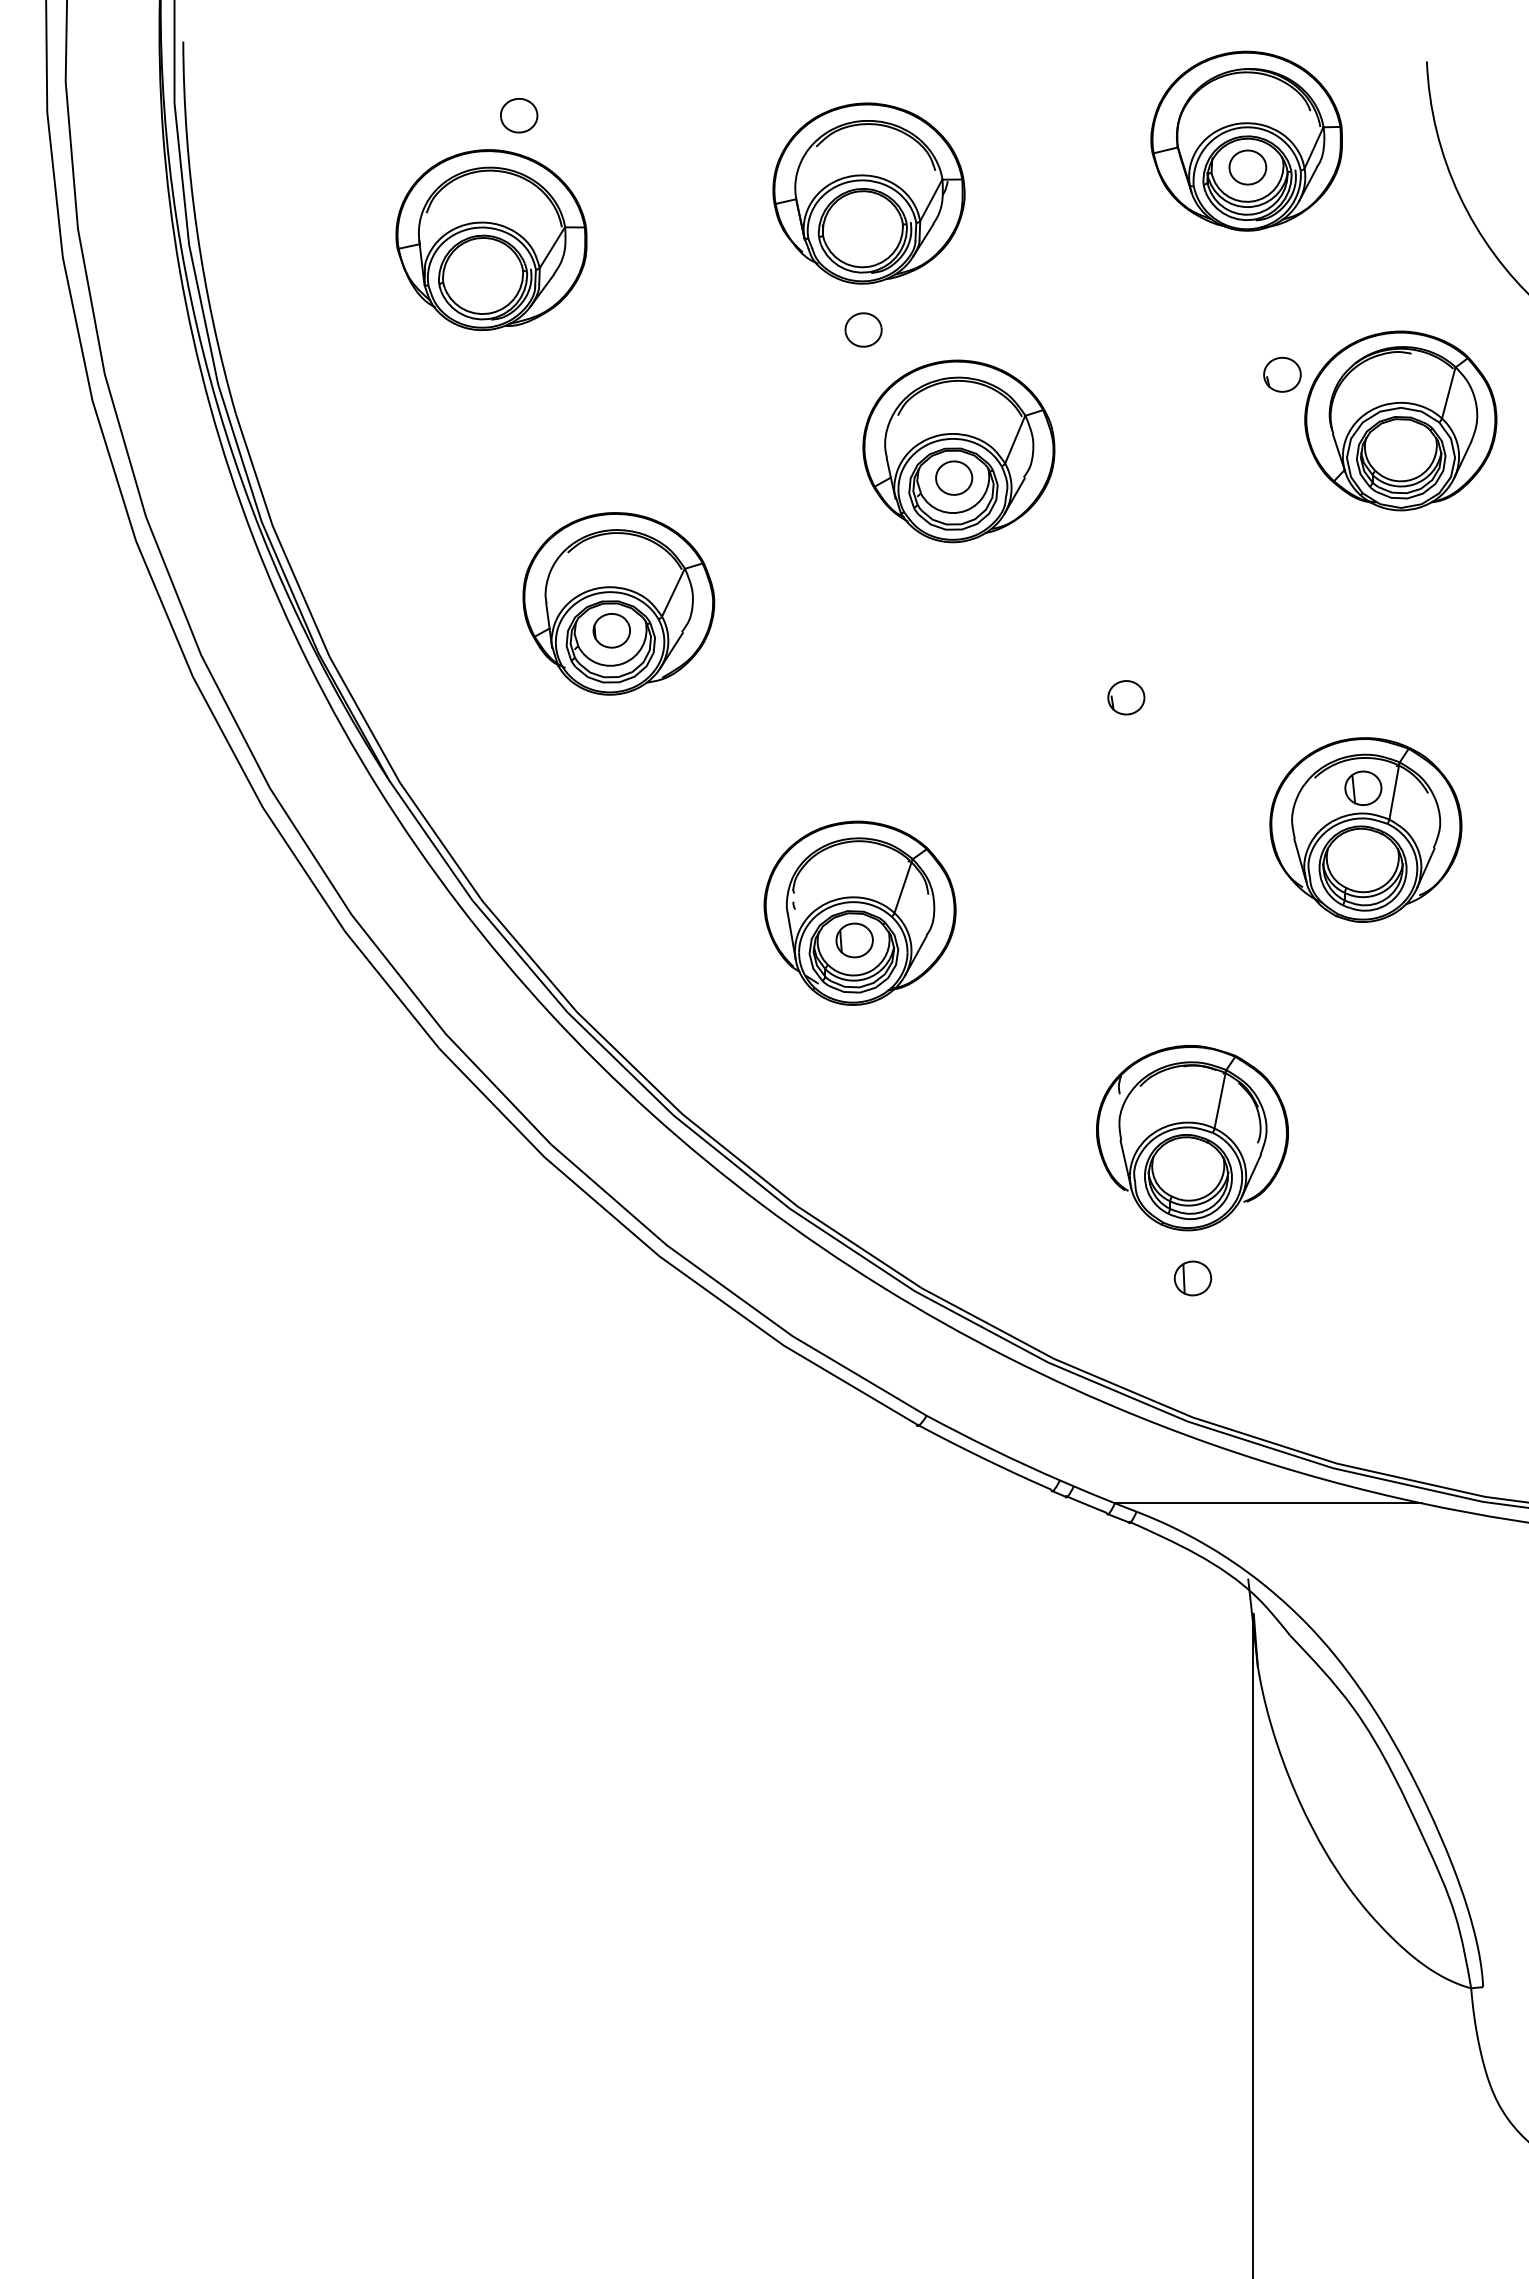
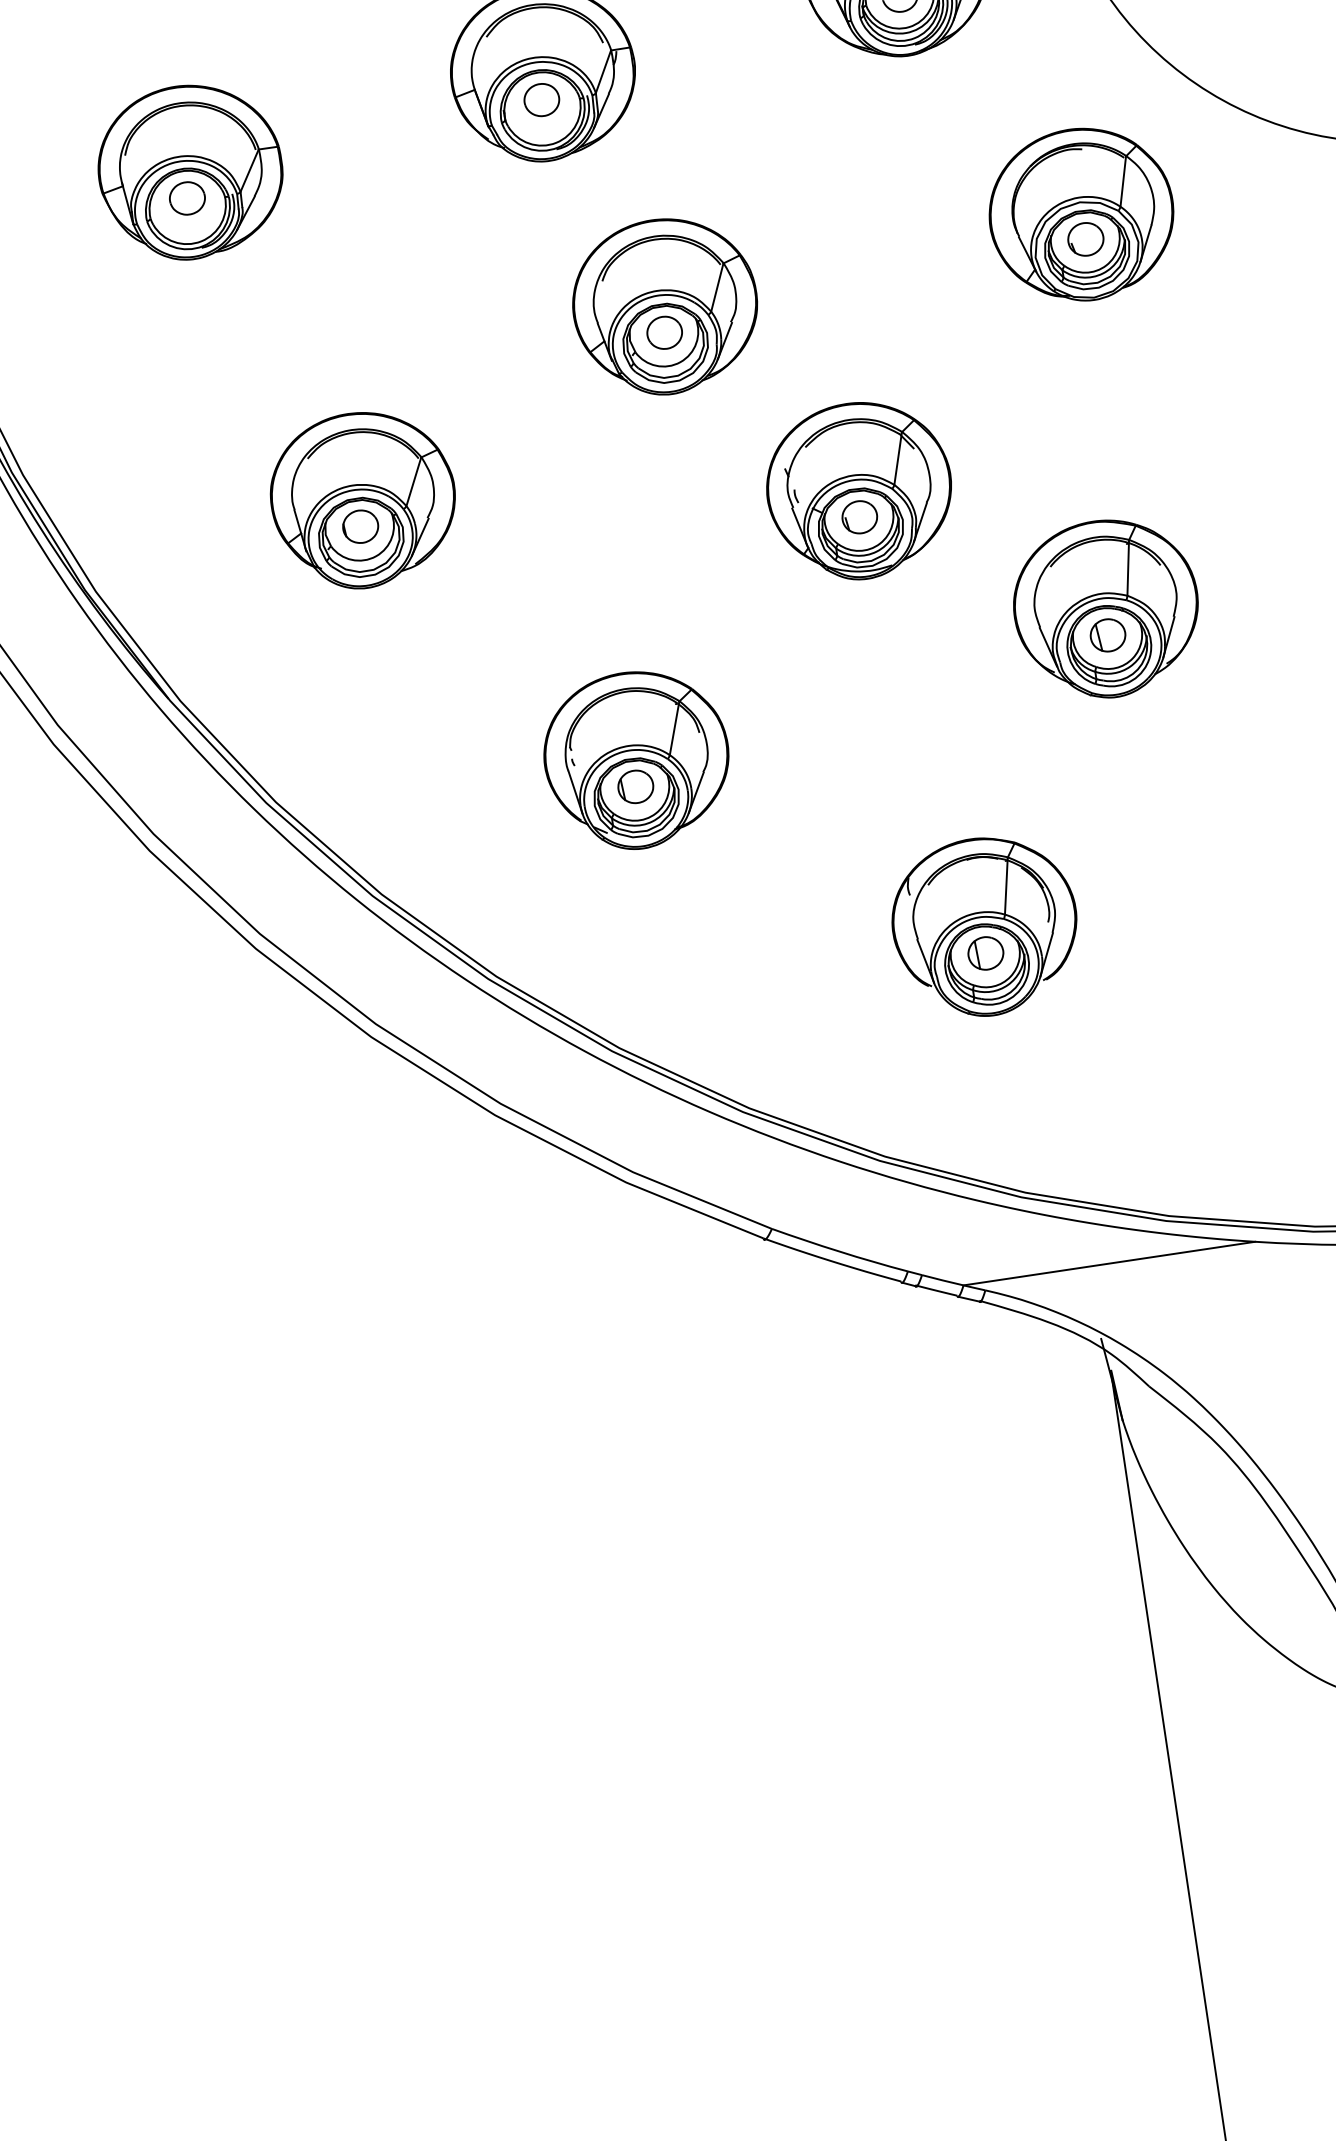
part: (519, 115) -> (187, 198), moved
part: (863, 329) -> (541, 99), moved
part: (1282, 374) -> (1085, 239), moved
part: (1129, 670) -> (858, 490), added
part: (1363, 787) -> (1108, 634), moved
part: (1192, 1278) -> (985, 953), moved

